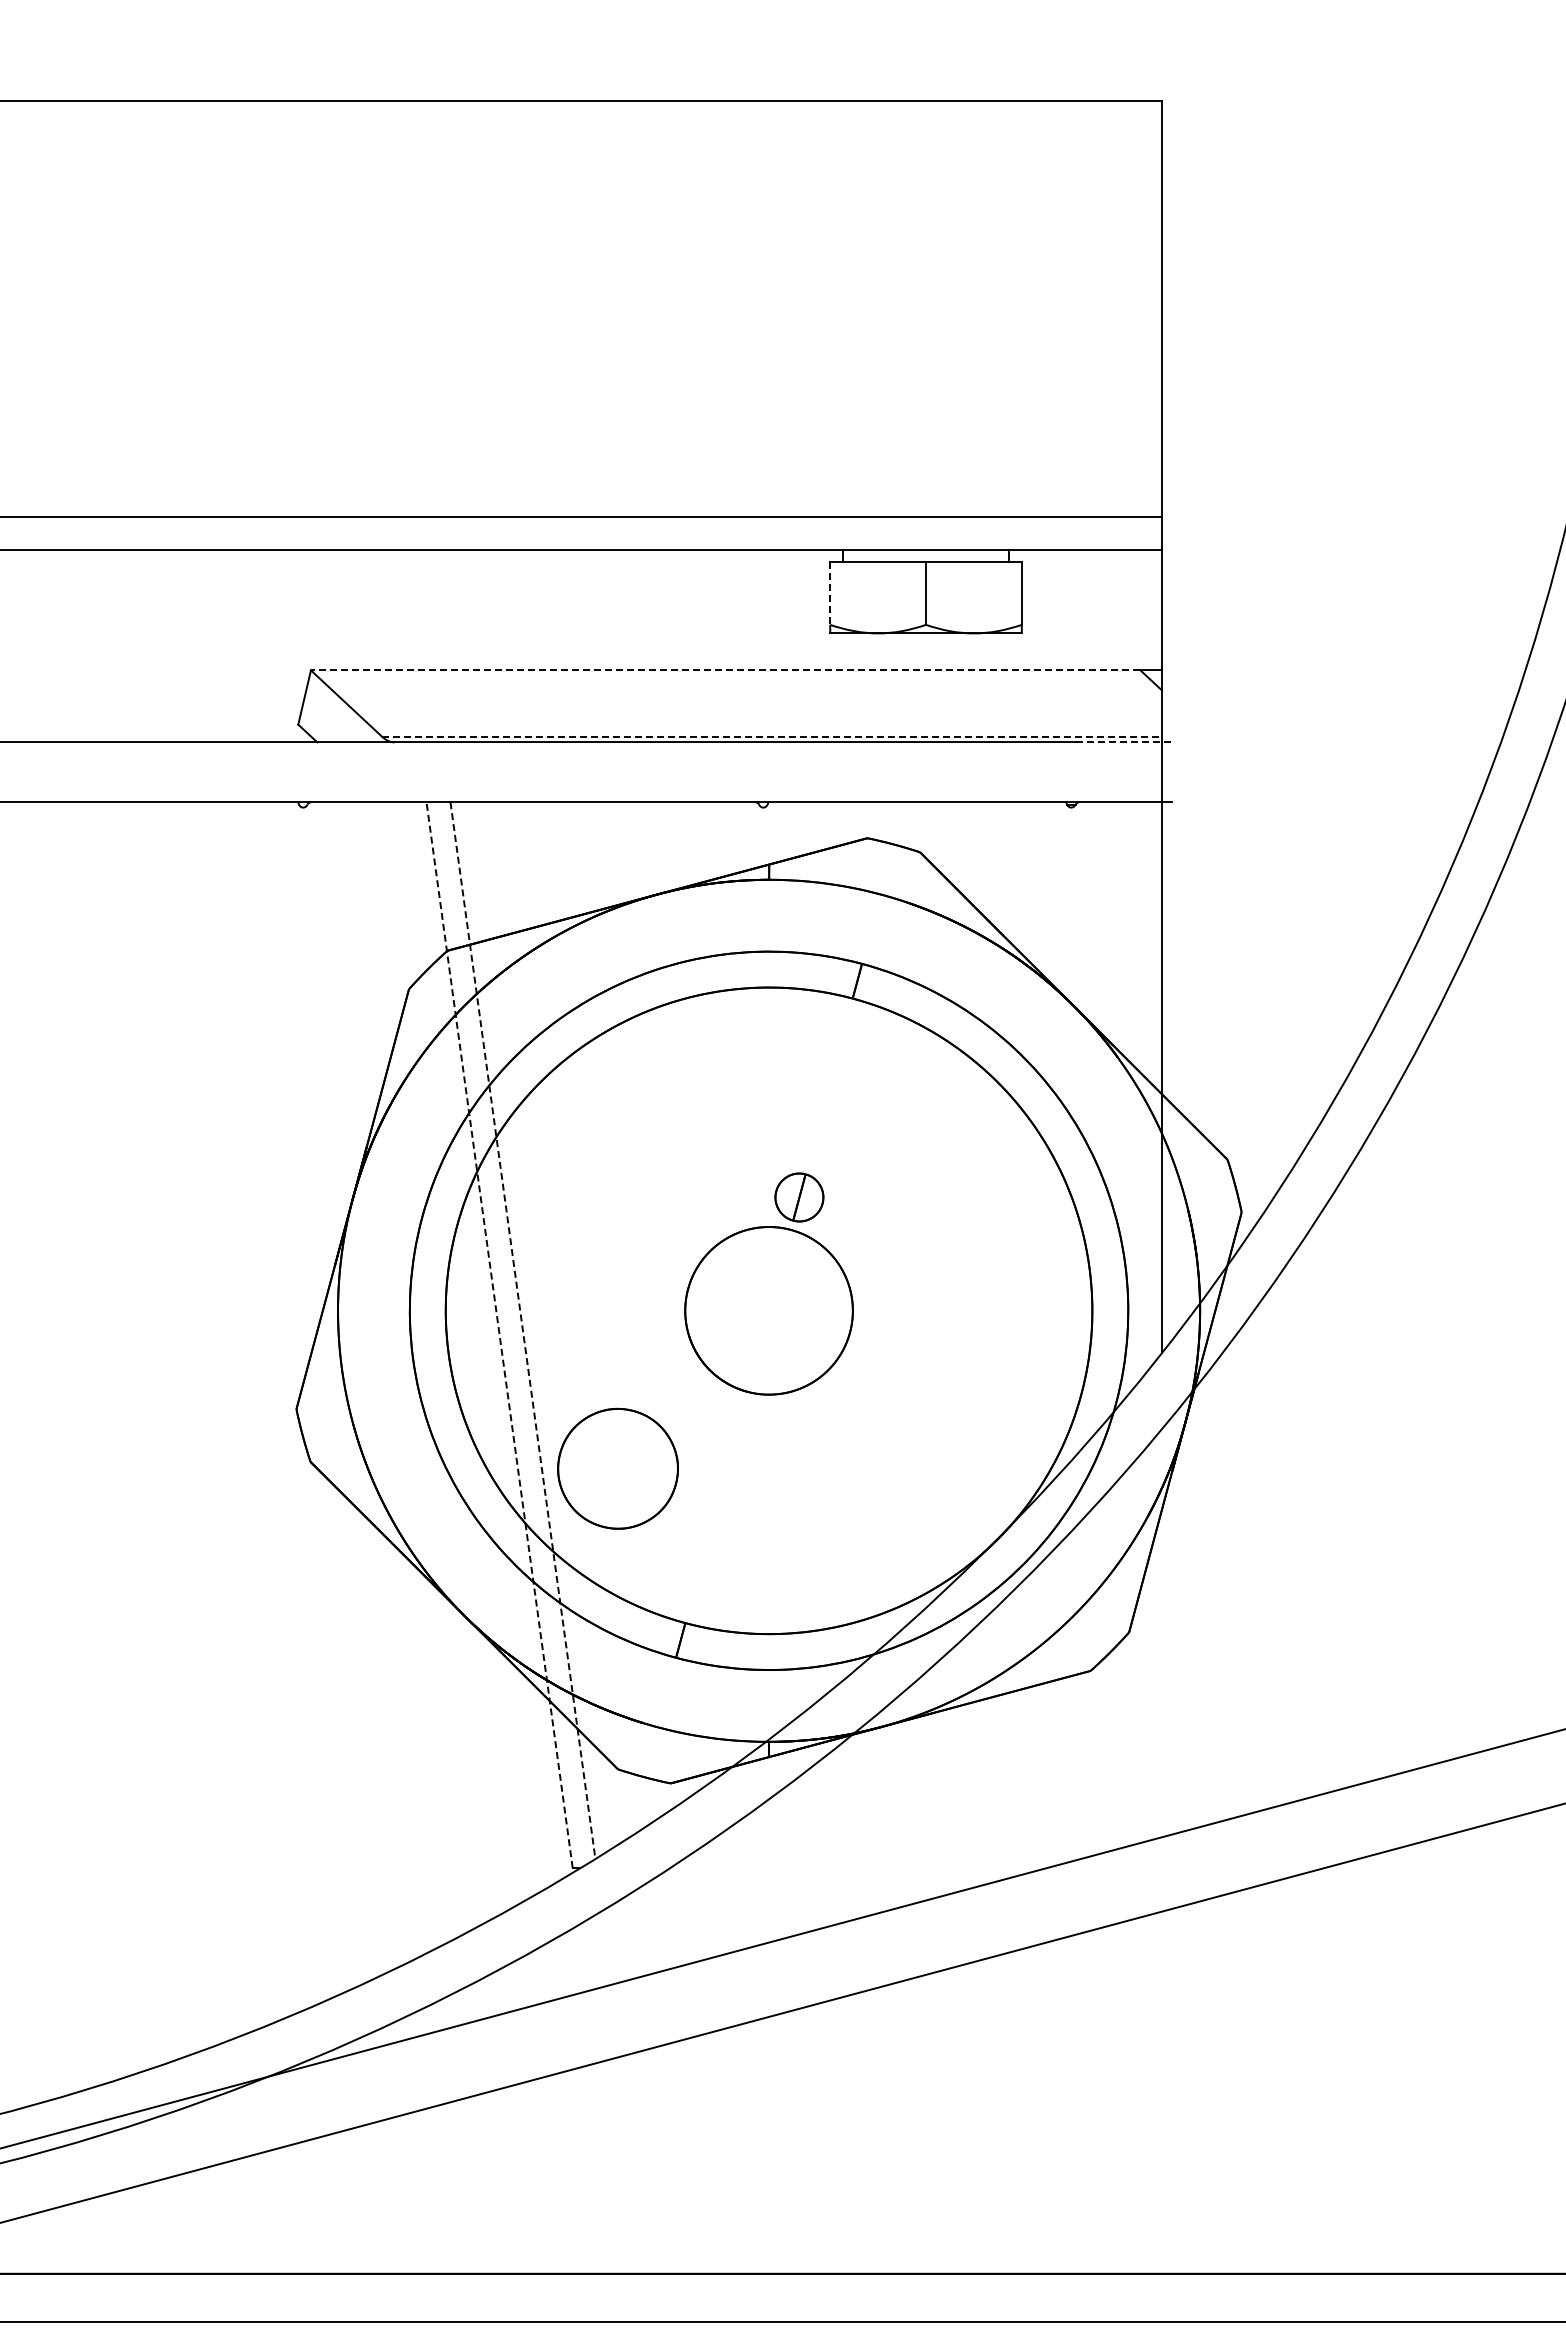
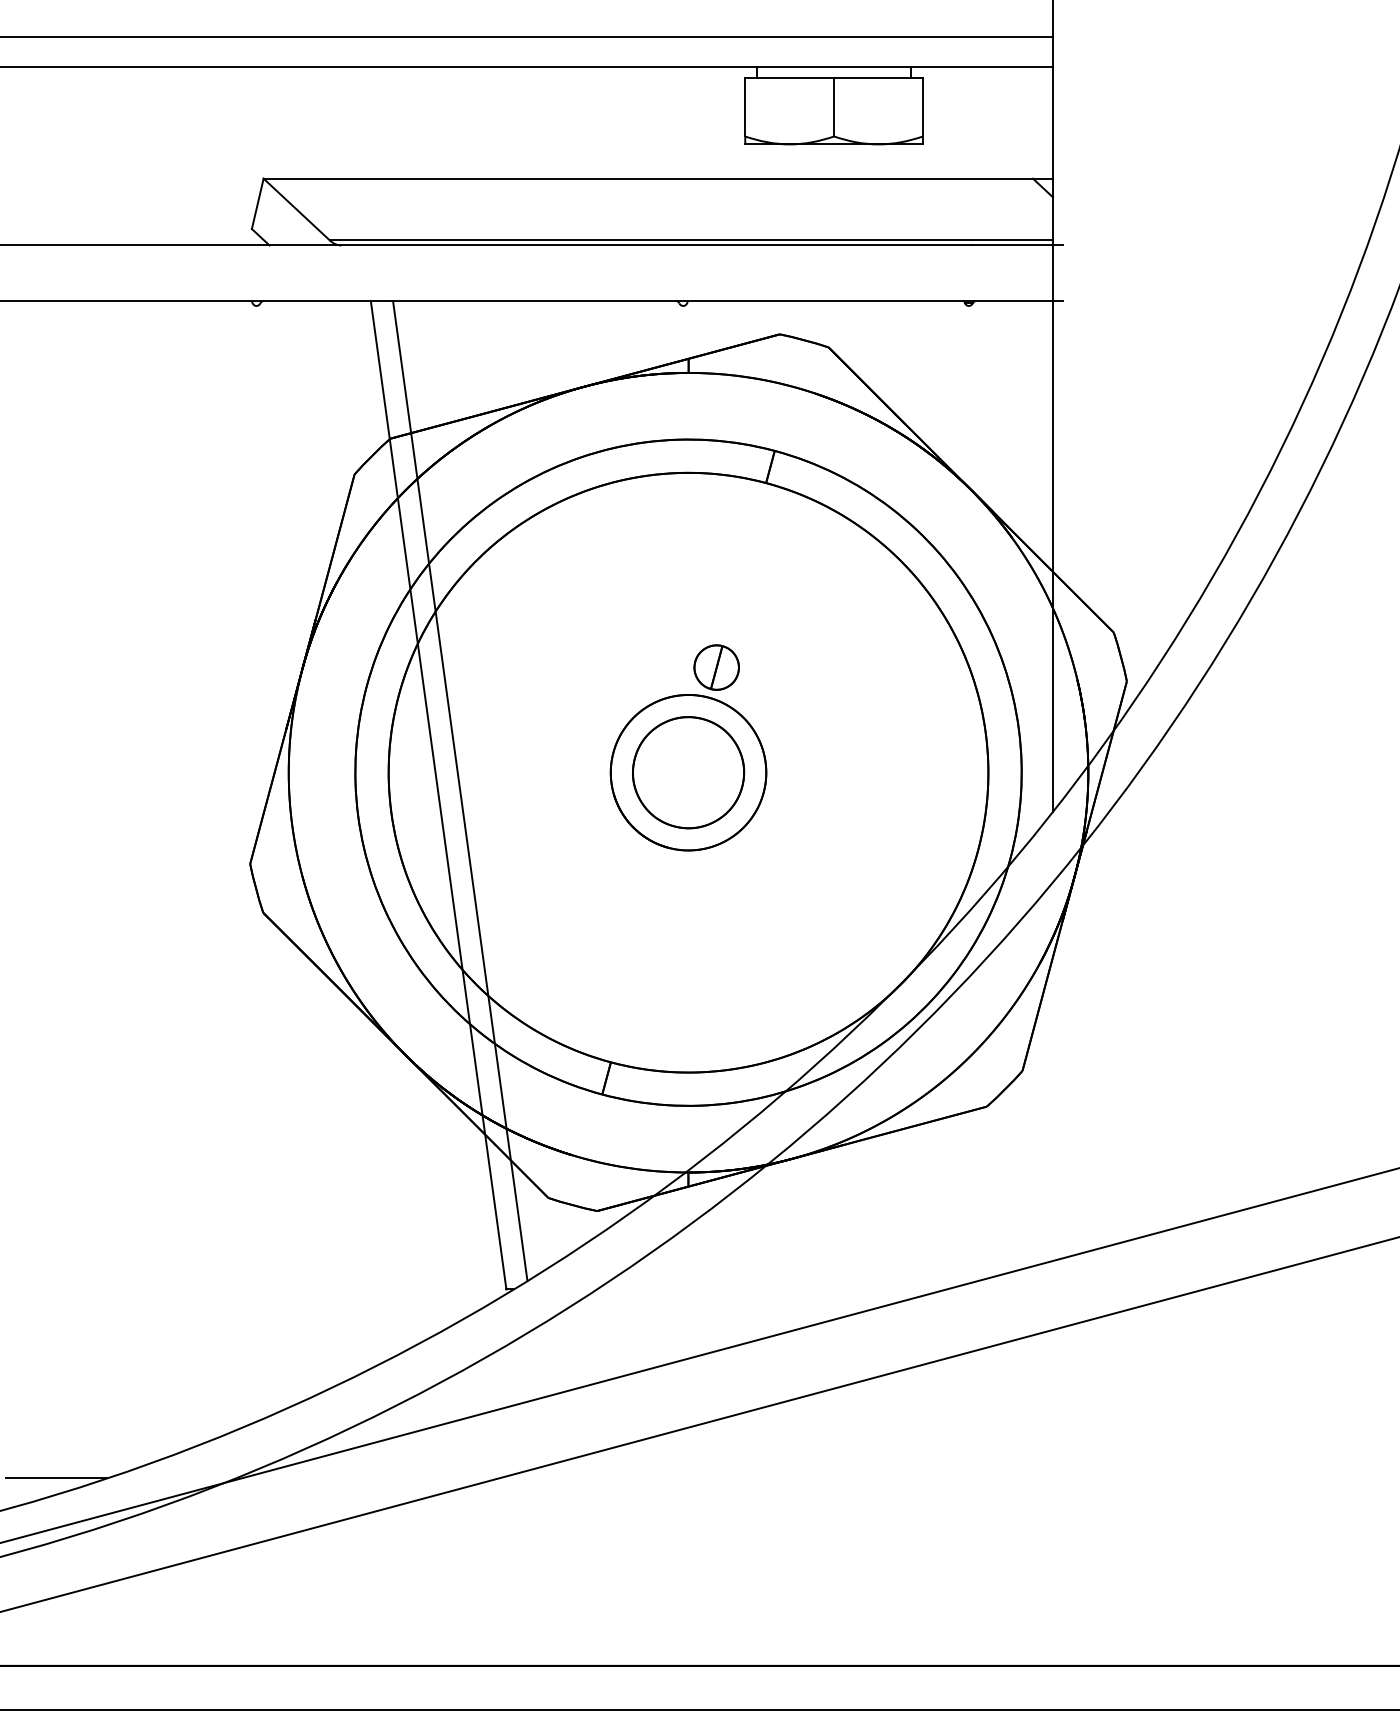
line: (830, 593) -> (745, 107), dashed -> solid
line: (725, 670) -> (648, 178), dashed -> solid
line: (772, 736) -> (691, 240), dashed -> solid
line: (1124, 742) -> (1018, 245), dashed -> solid
line: (523, 1331) -> (460, 791), dashed -> solid
line: (499, 1335) -> (438, 795), dashed -> solid
part: (617, 1468) -> (688, 772), moved
line: (87, 2071) -> (56, 1478), added

